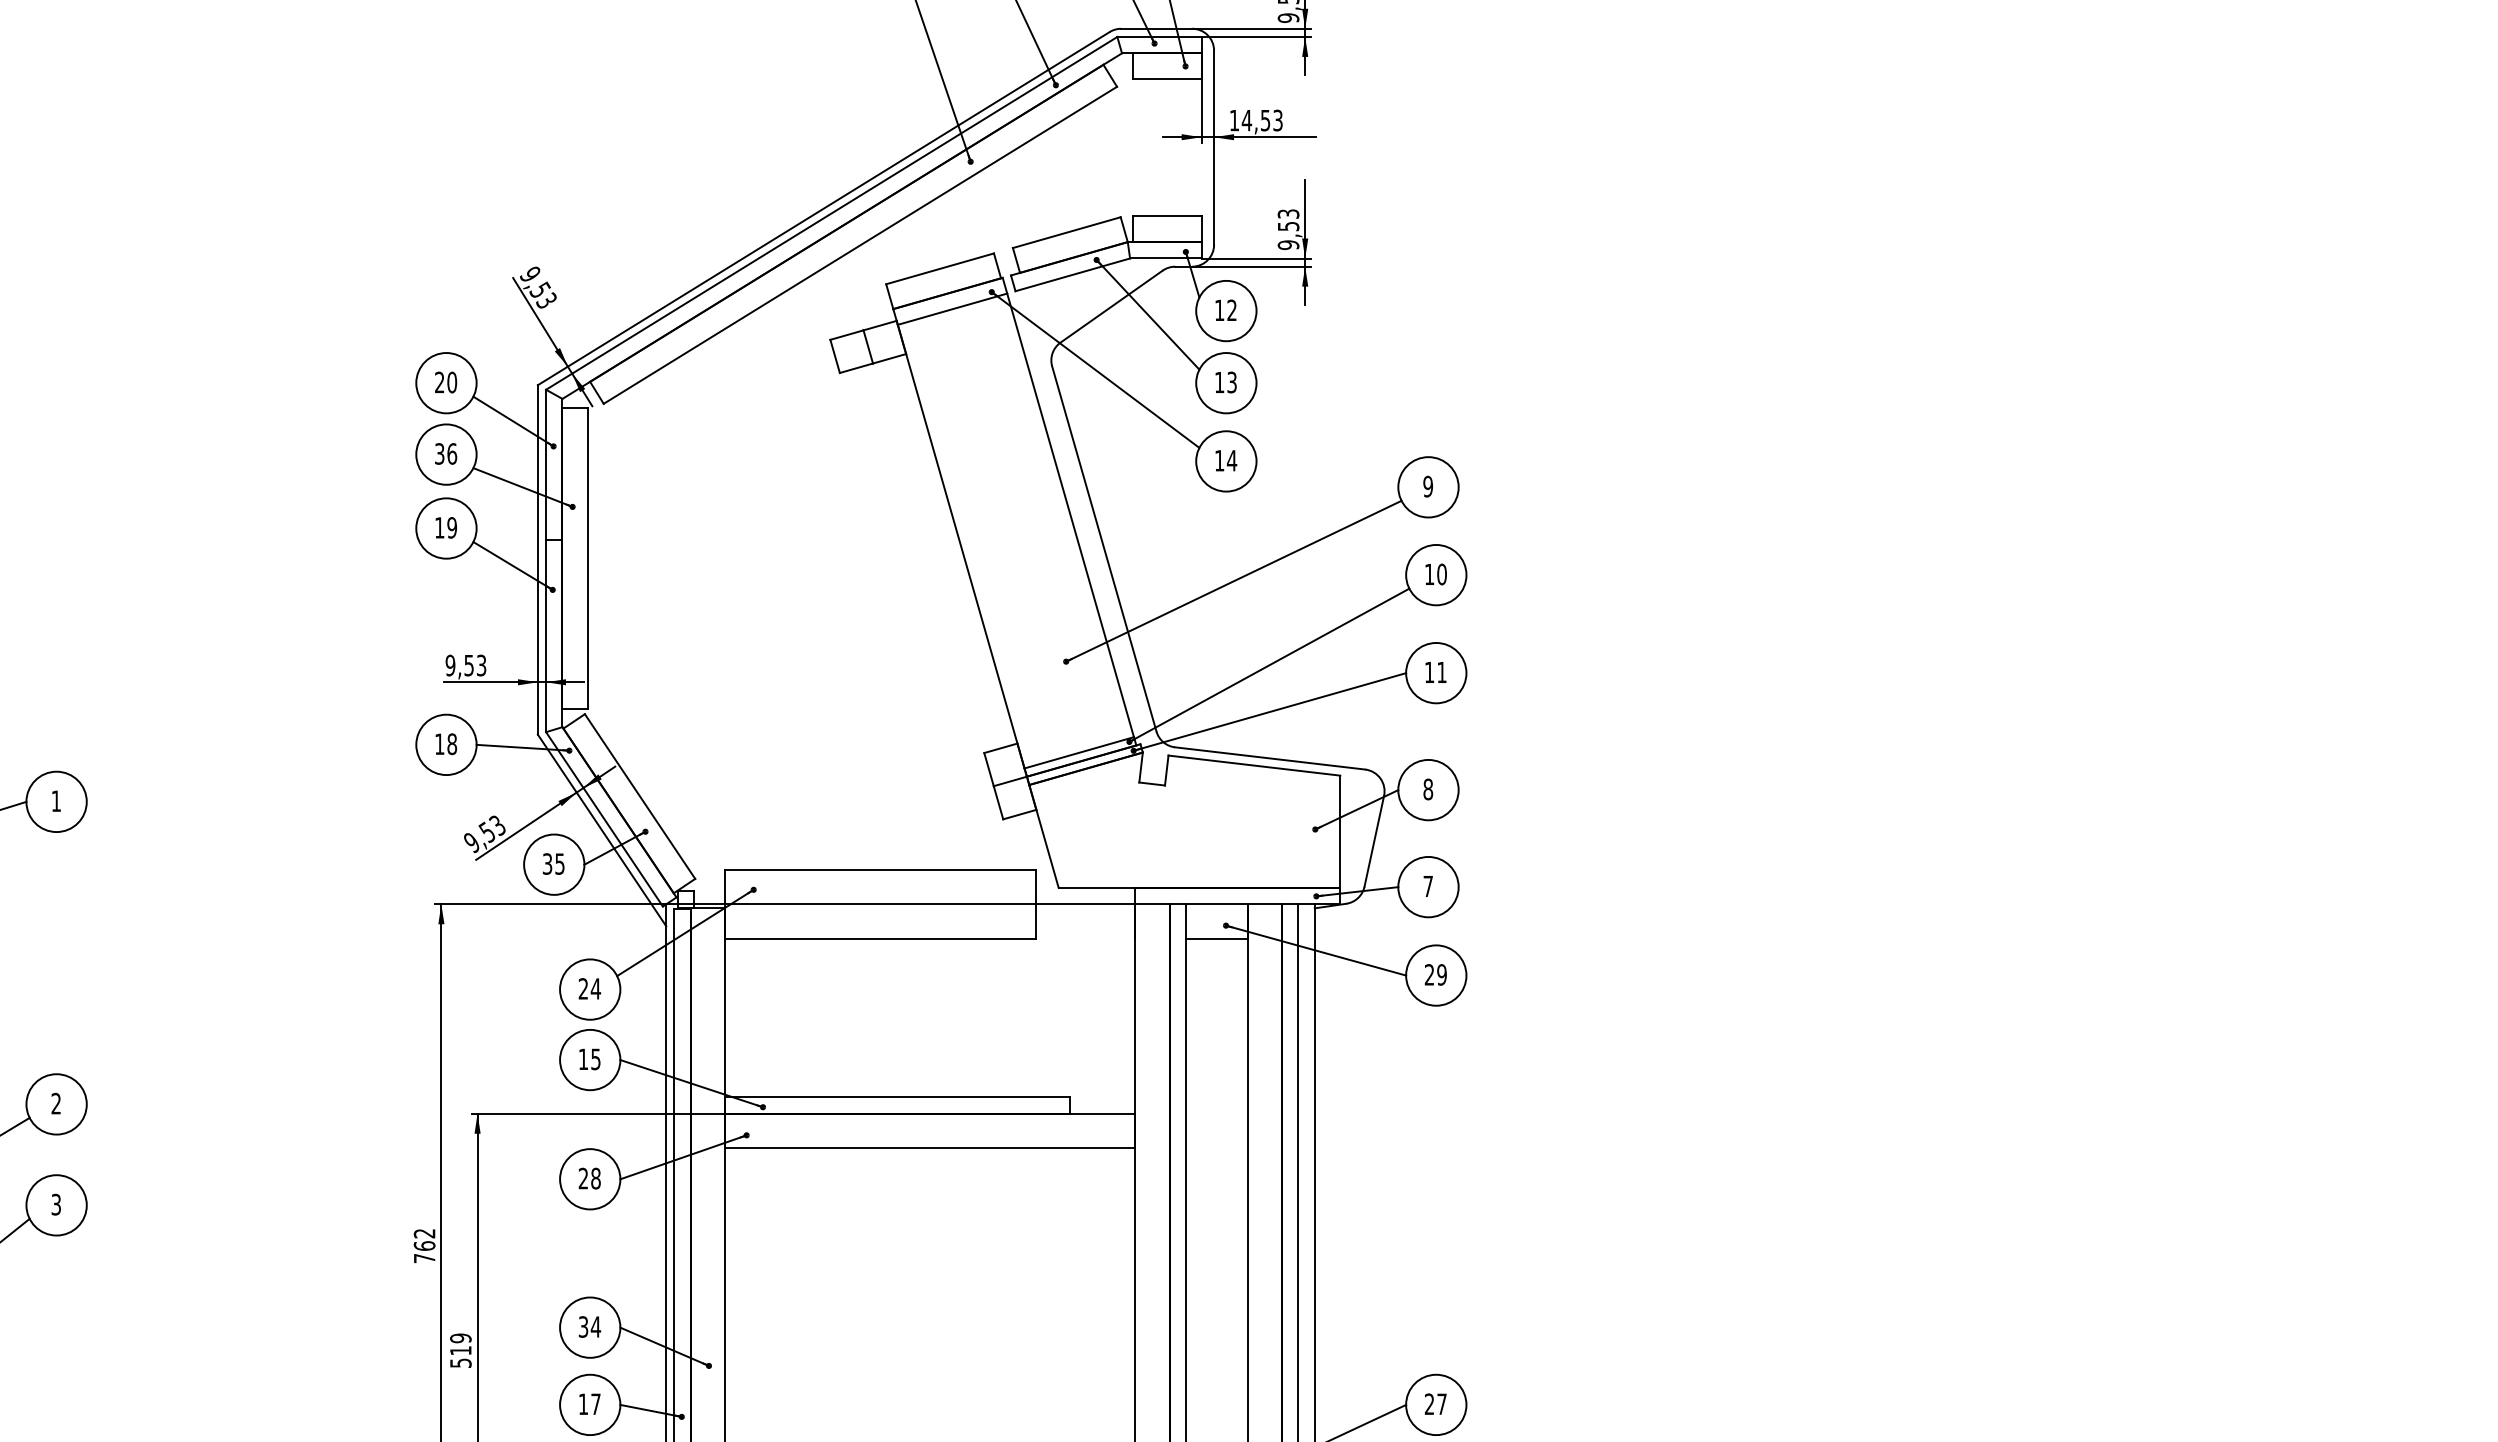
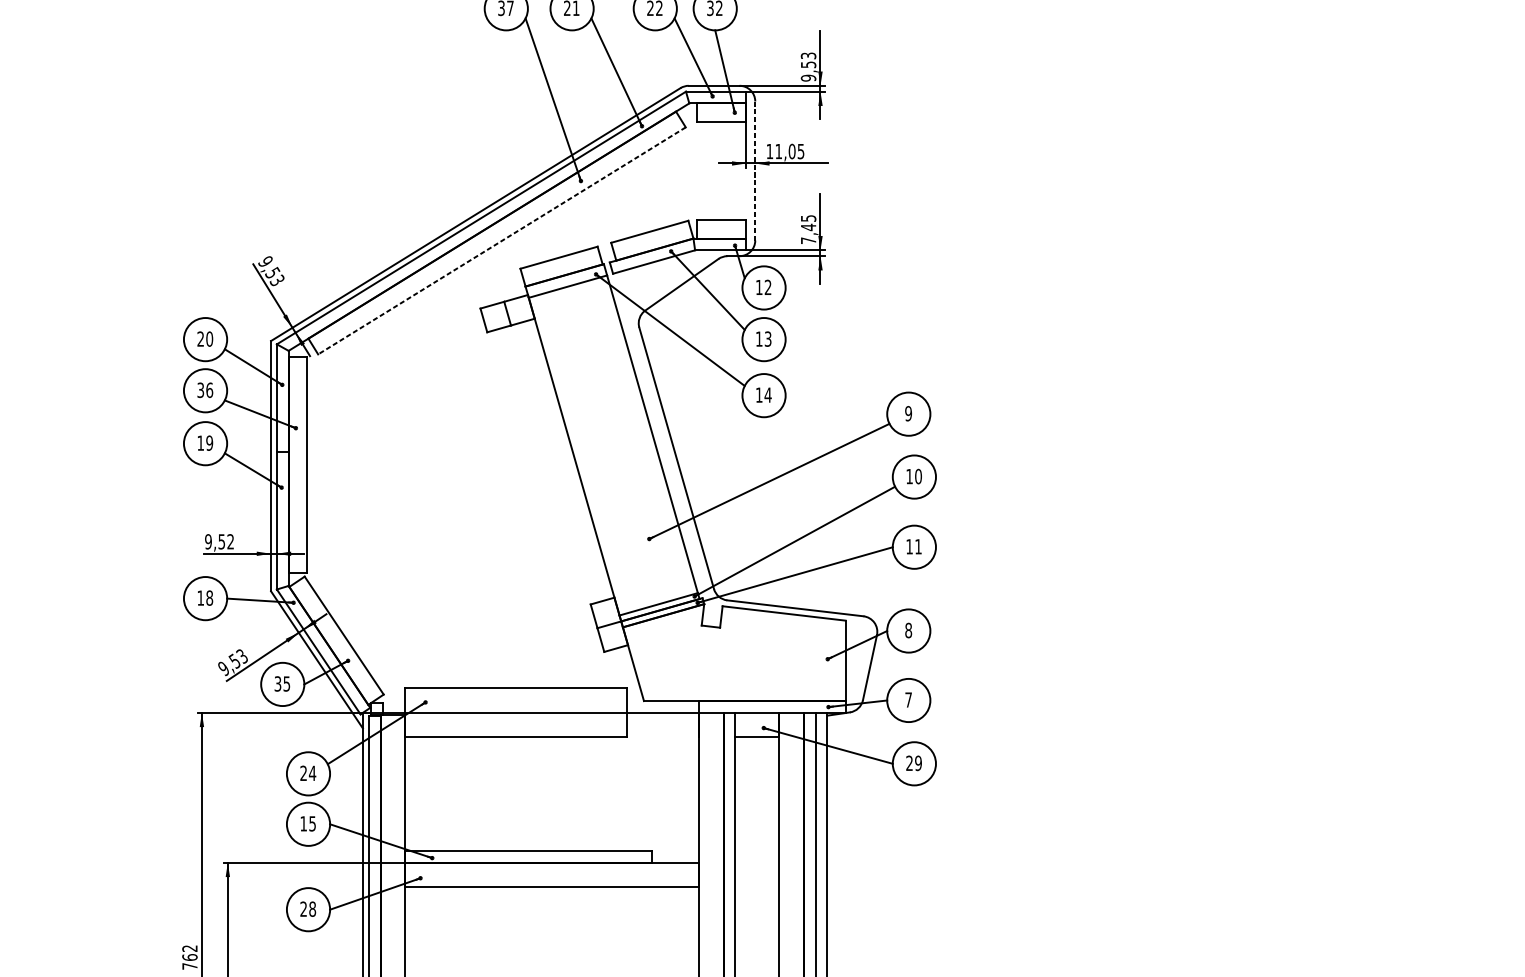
text: (1261, 120) -> (789, 151), 14,53 -> 11,05
line: (1214, 147) -> (755, 170), solid -> dashed
text: (1288, 229) -> (808, 229), 9,53 -> 7,45
line: (860, 245) -> (502, 241), solid -> dashed
text: (481, 665) -> (230, 541), 9,53 -> 9,52

